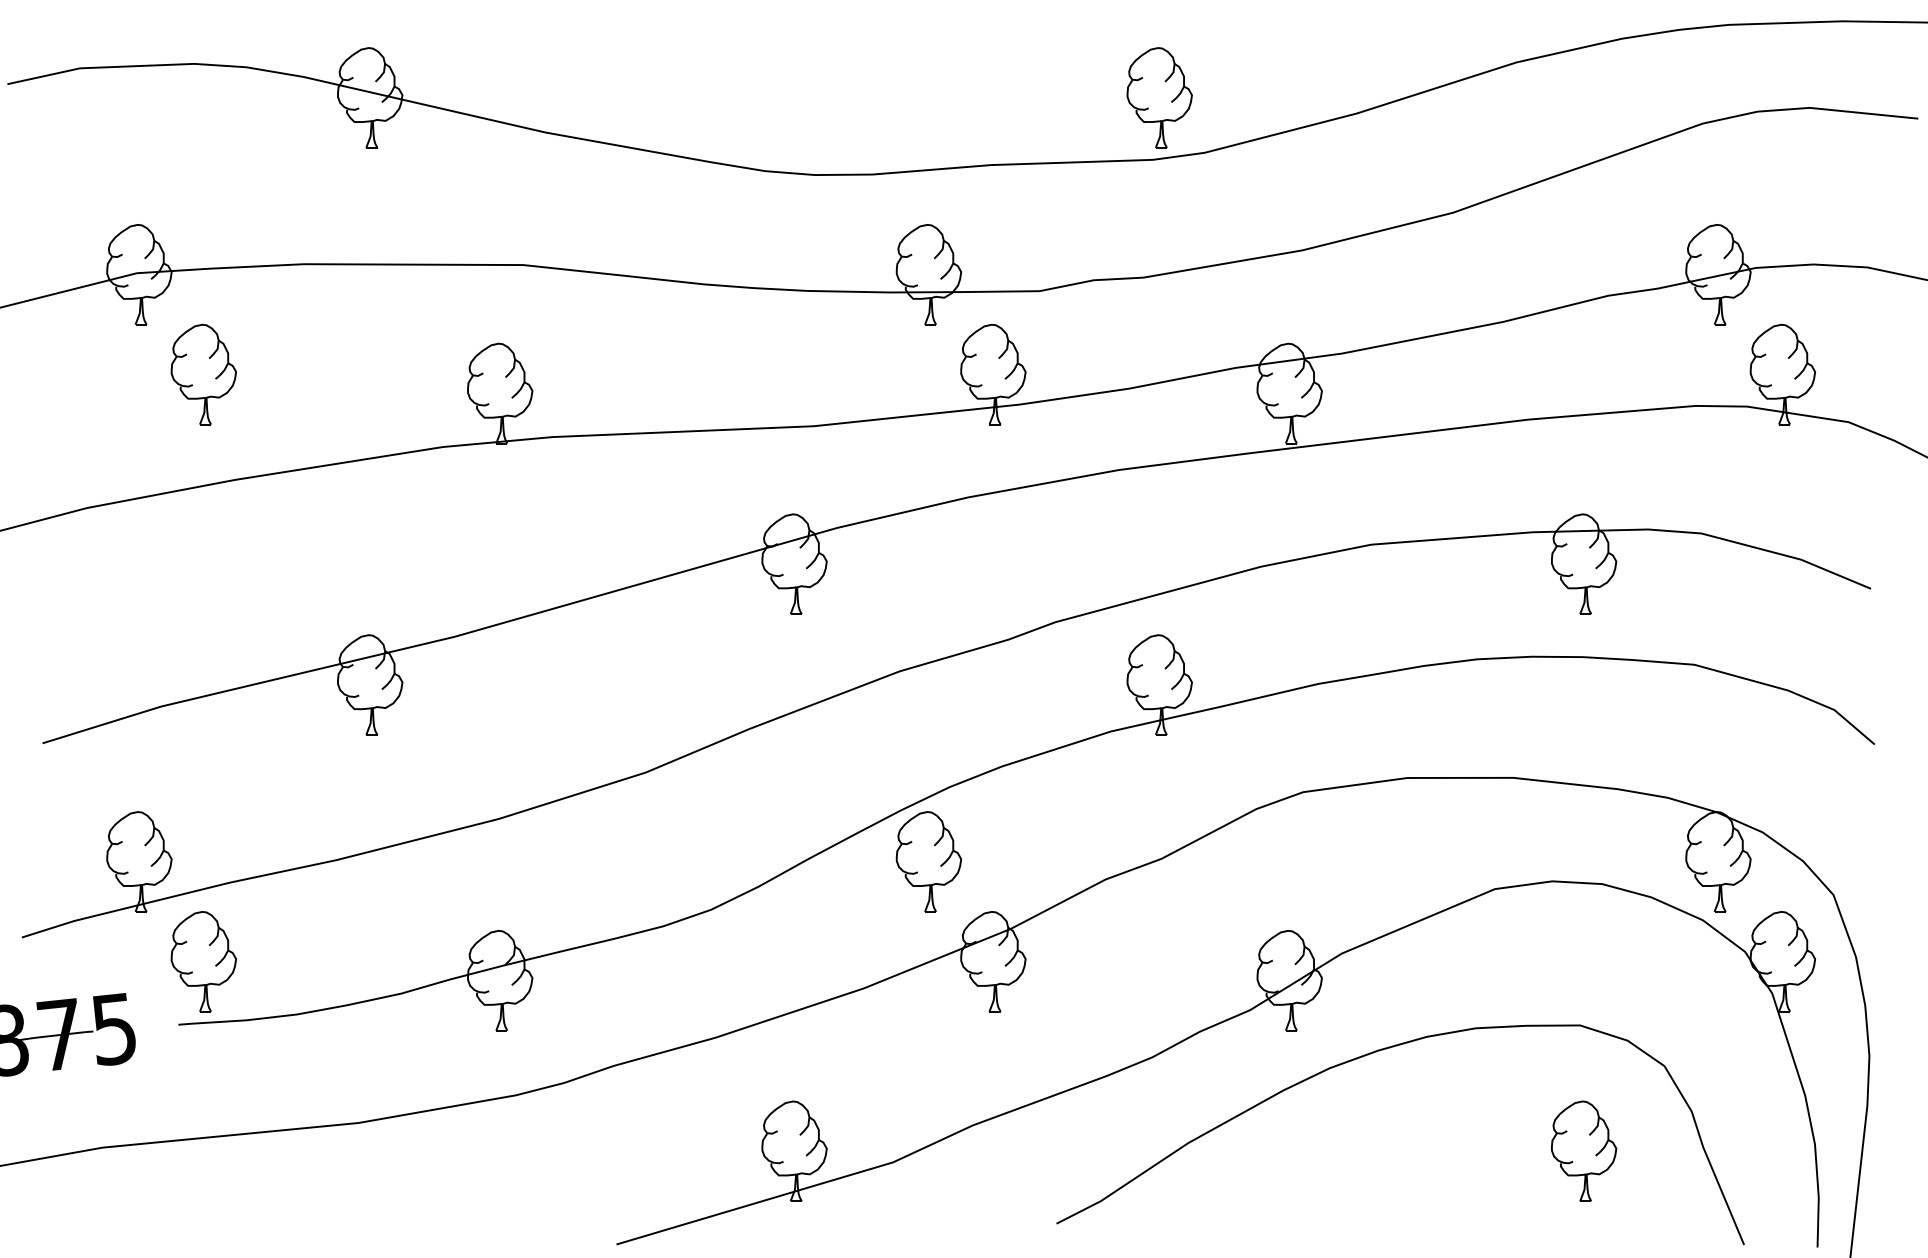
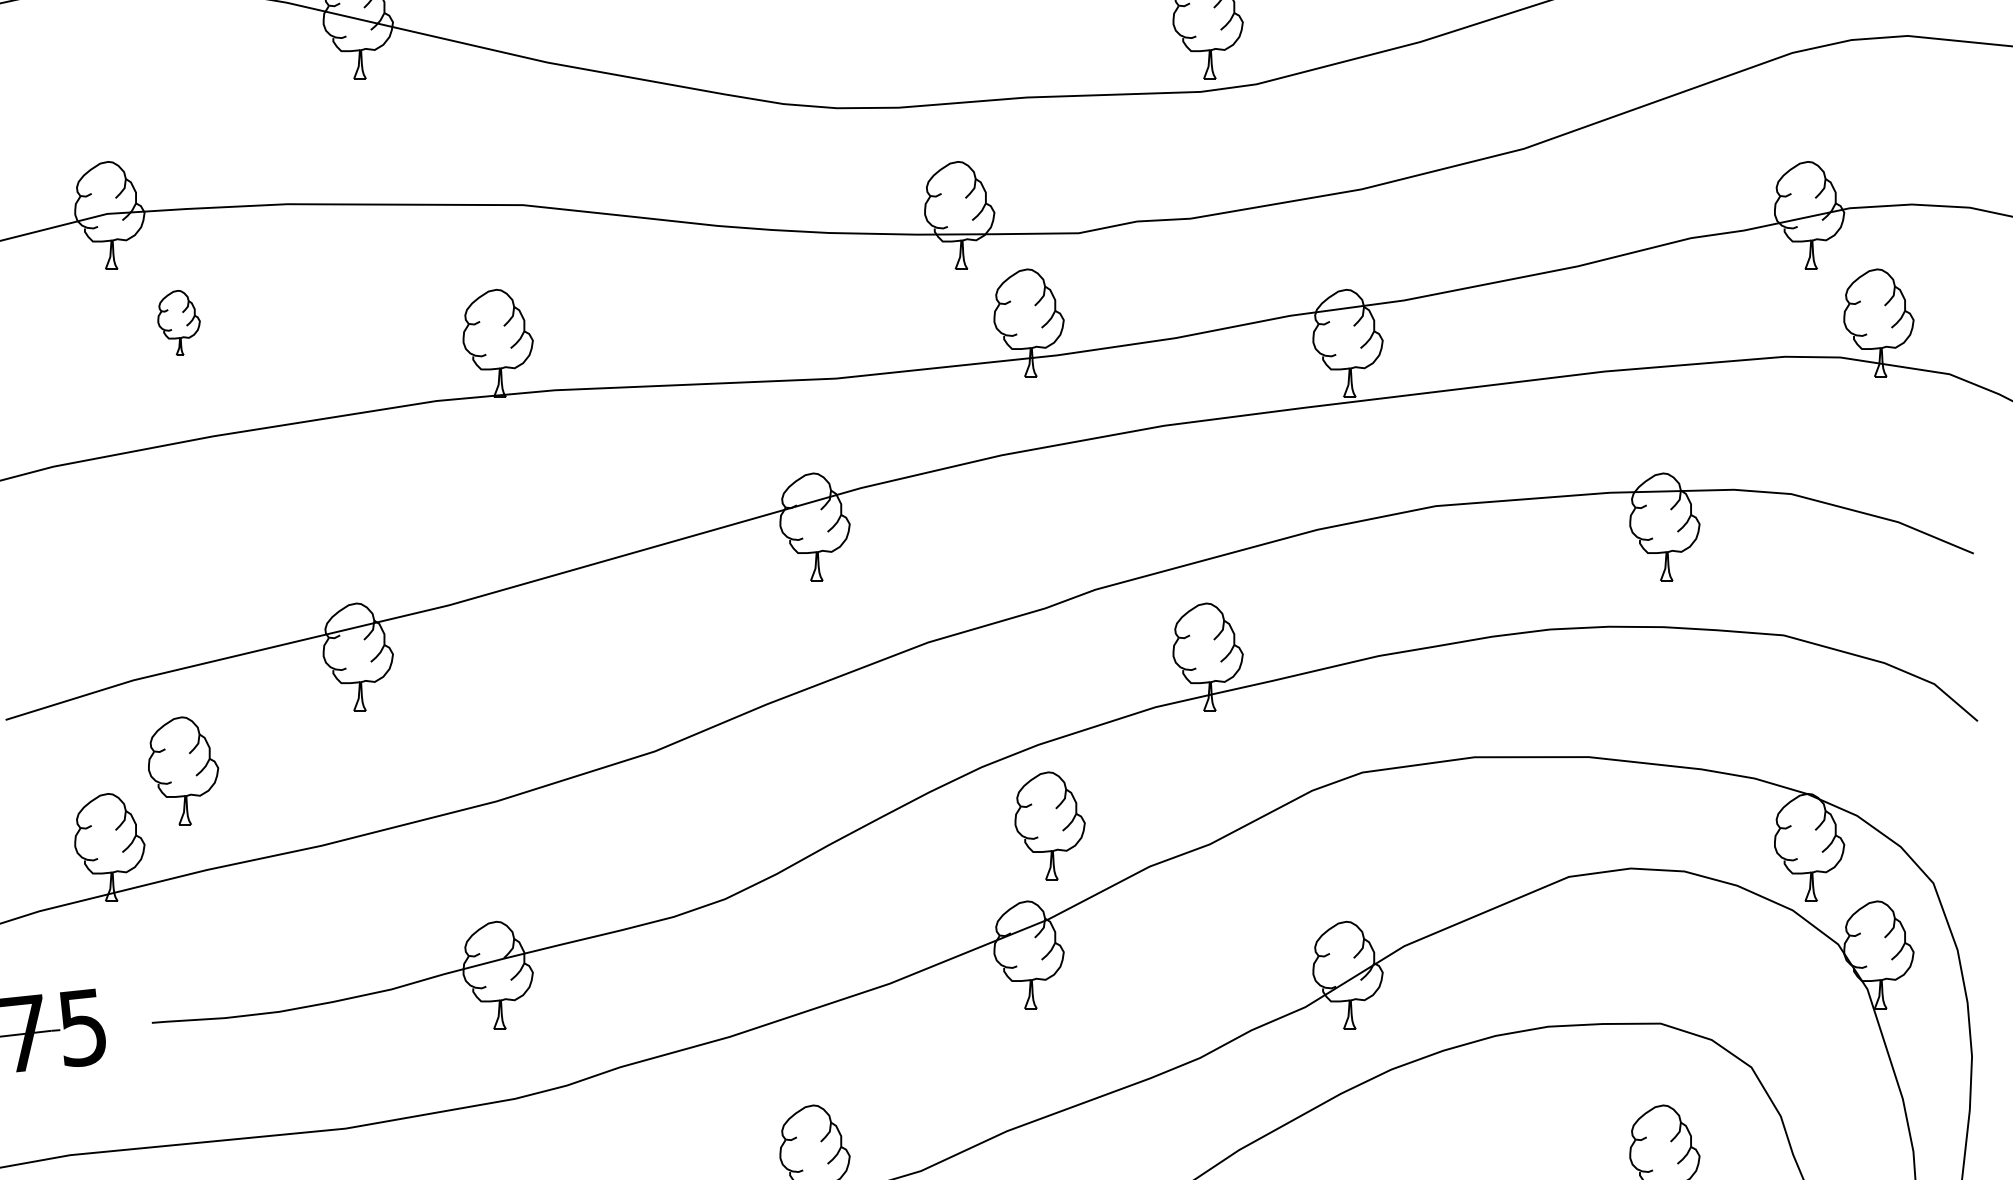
part: (203, 374) -> (178, 322), size x0.6
part: (928, 861) -> (1049, 825), moved
part: (203, 961) -> (183, 770), moved

